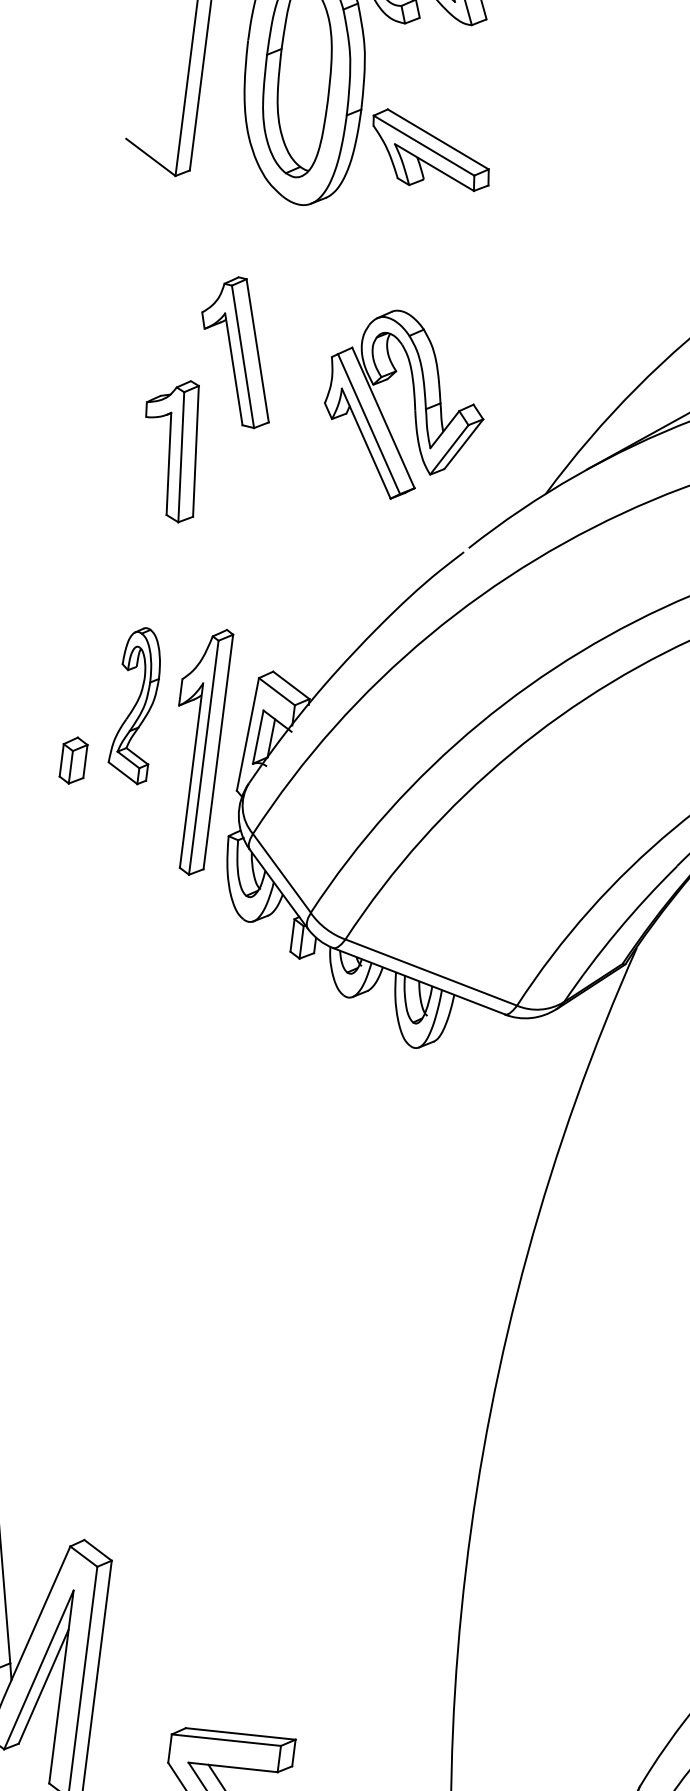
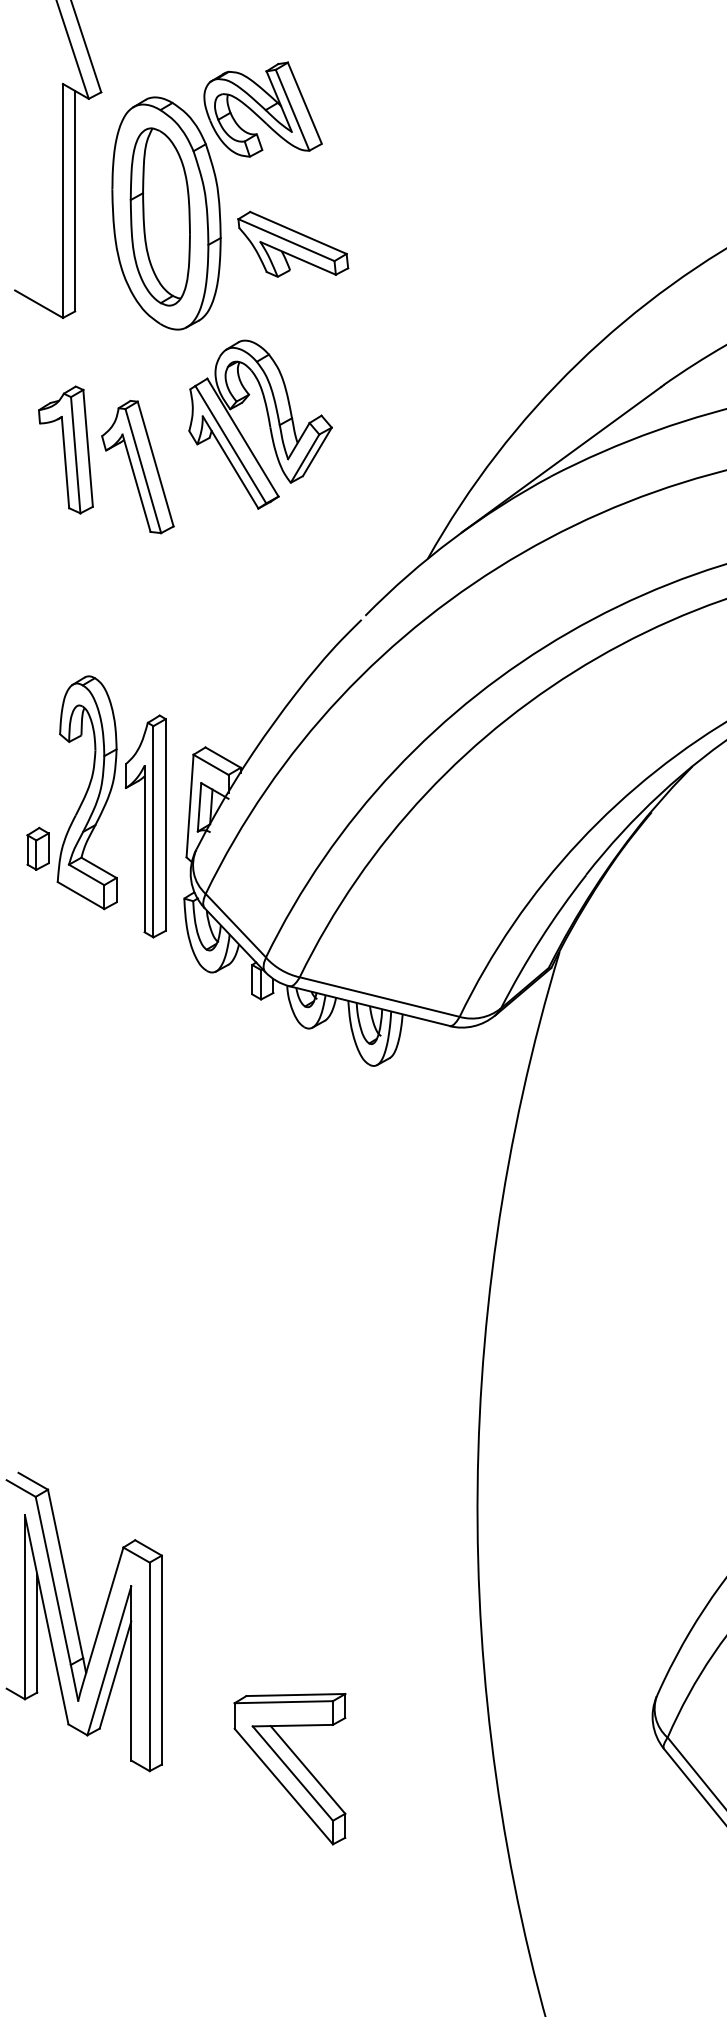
part: (431, 150) -> (293, 243), moved
part: (413, 405) -> (268, 423), moved
part: (170, 449) -> (65, 449), moved
part: (135, 704) -> (86, 792), size x1.67

